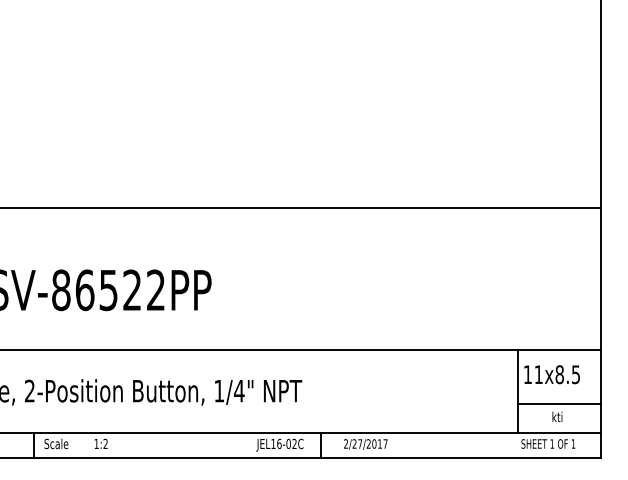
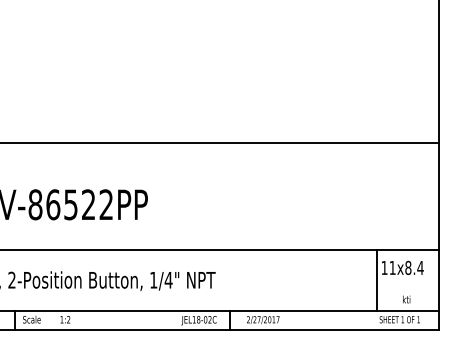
text: (575, 374) -> (420, 267), 11x8.5 -> 11x8.4
line: (559, 404) -> (408, 290), removed
text: (279, 443) -> (198, 319), JEL16-02C -> JEL18-02C

